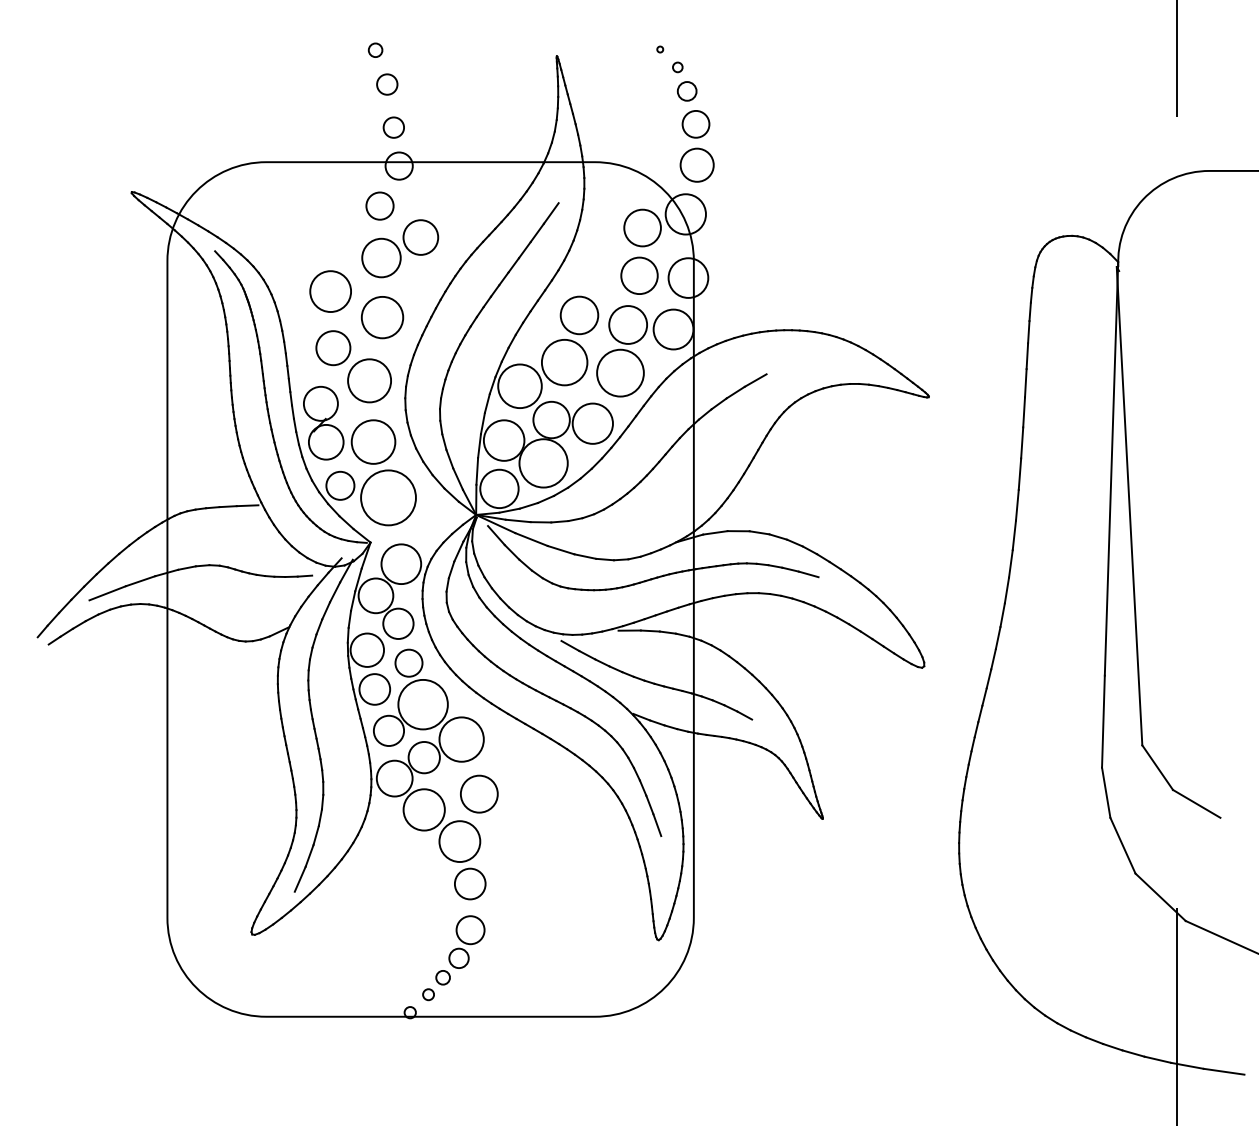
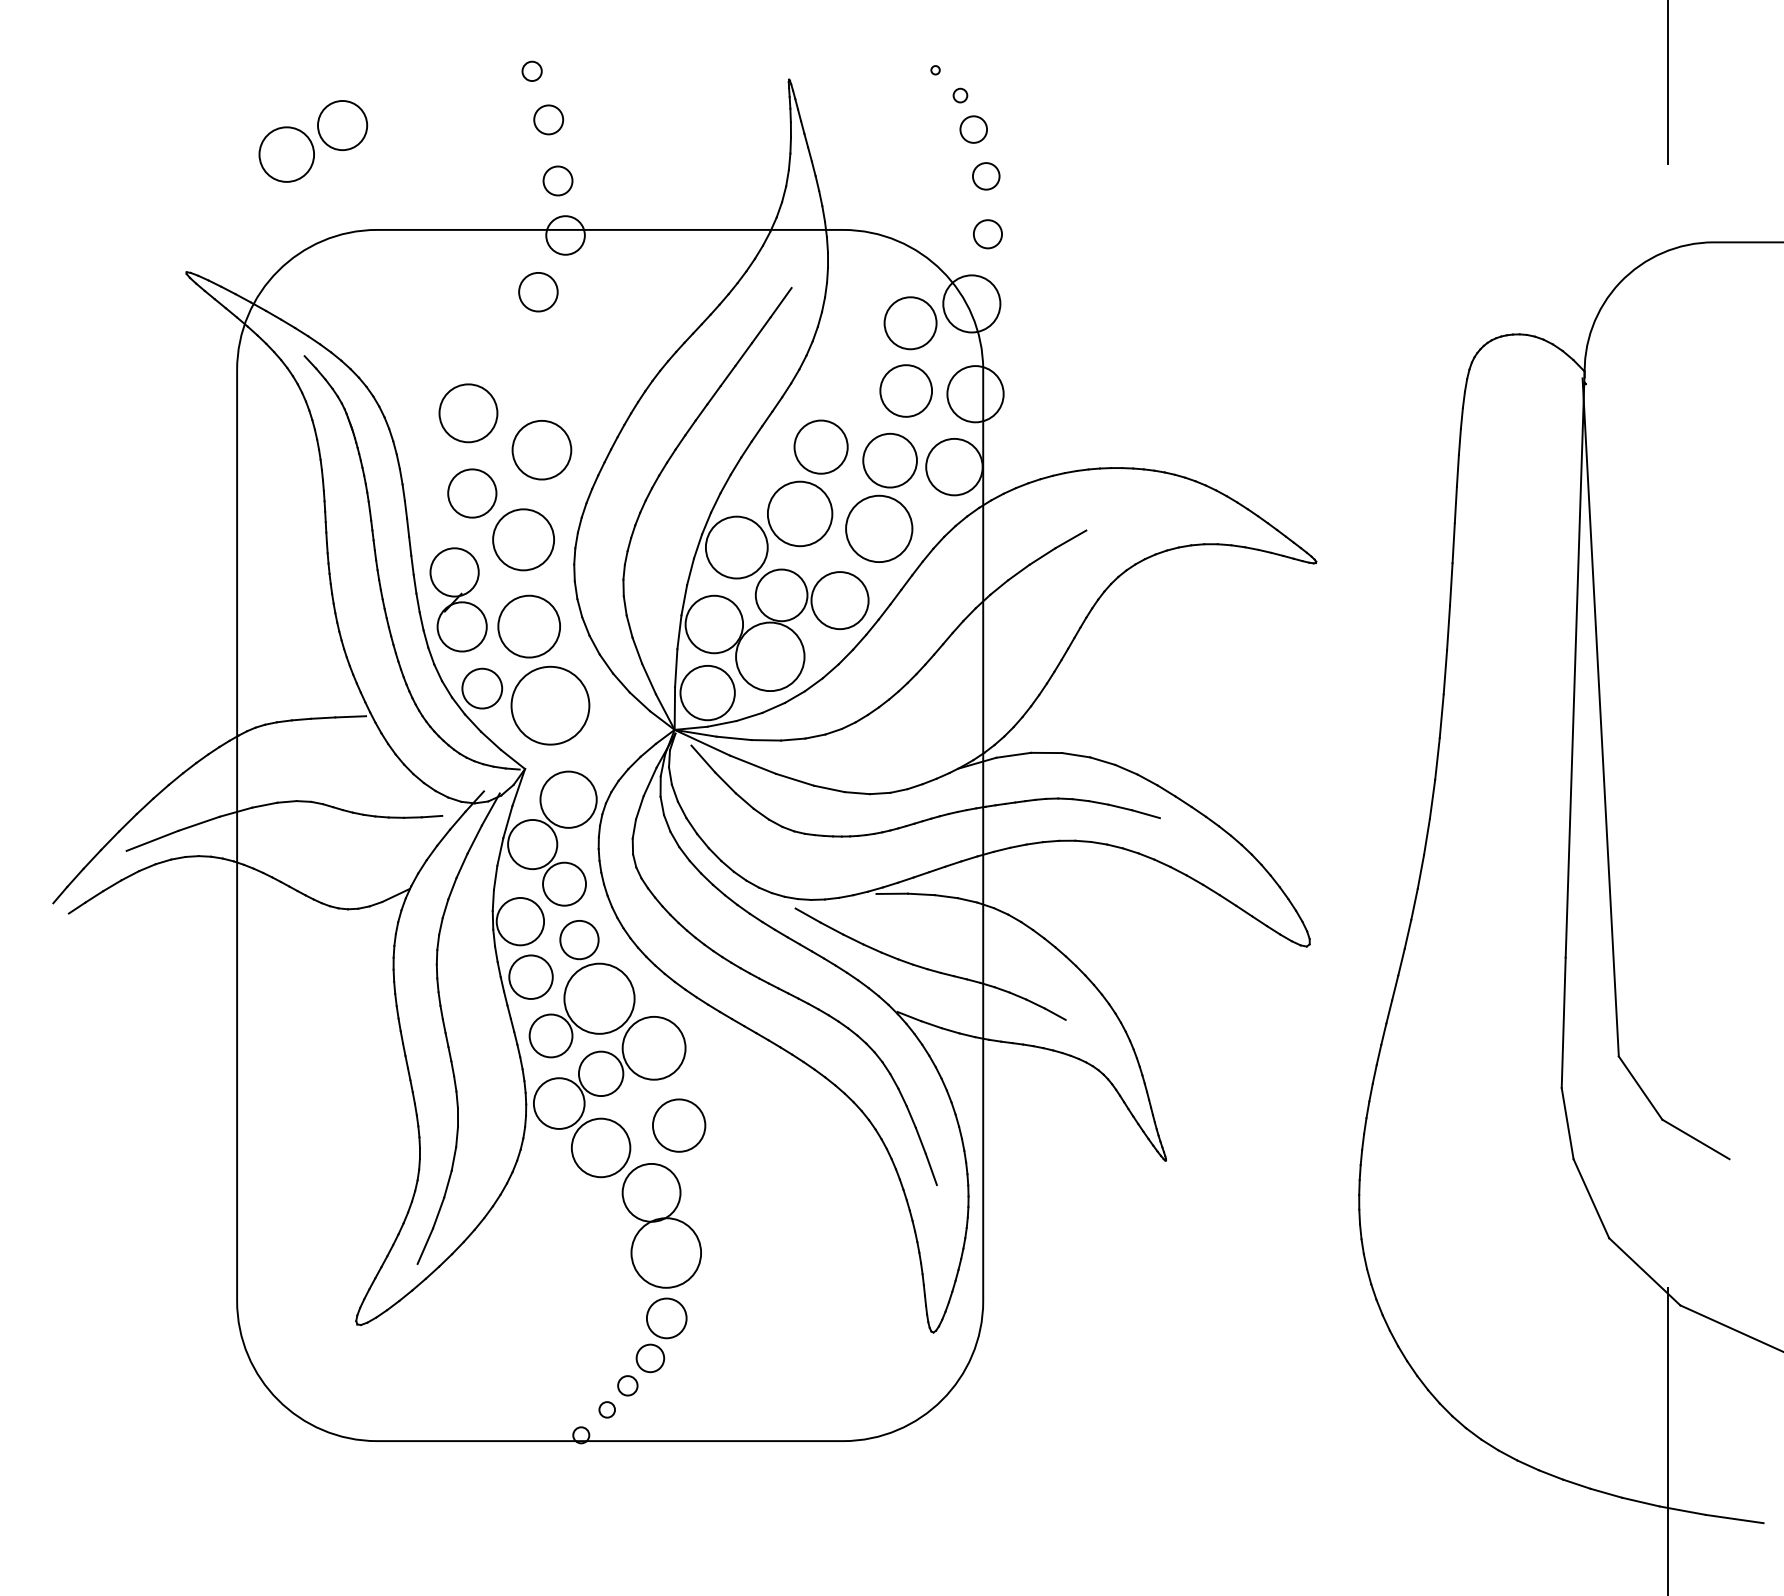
circle: (695, 124) -> (985, 176), size x0.7
circle: (696, 164) -> (986, 233), size x0.6
part: (400, 248) -> (313, 141), moved
circle: (469, 883) -> (665, 1252), size x1.6

